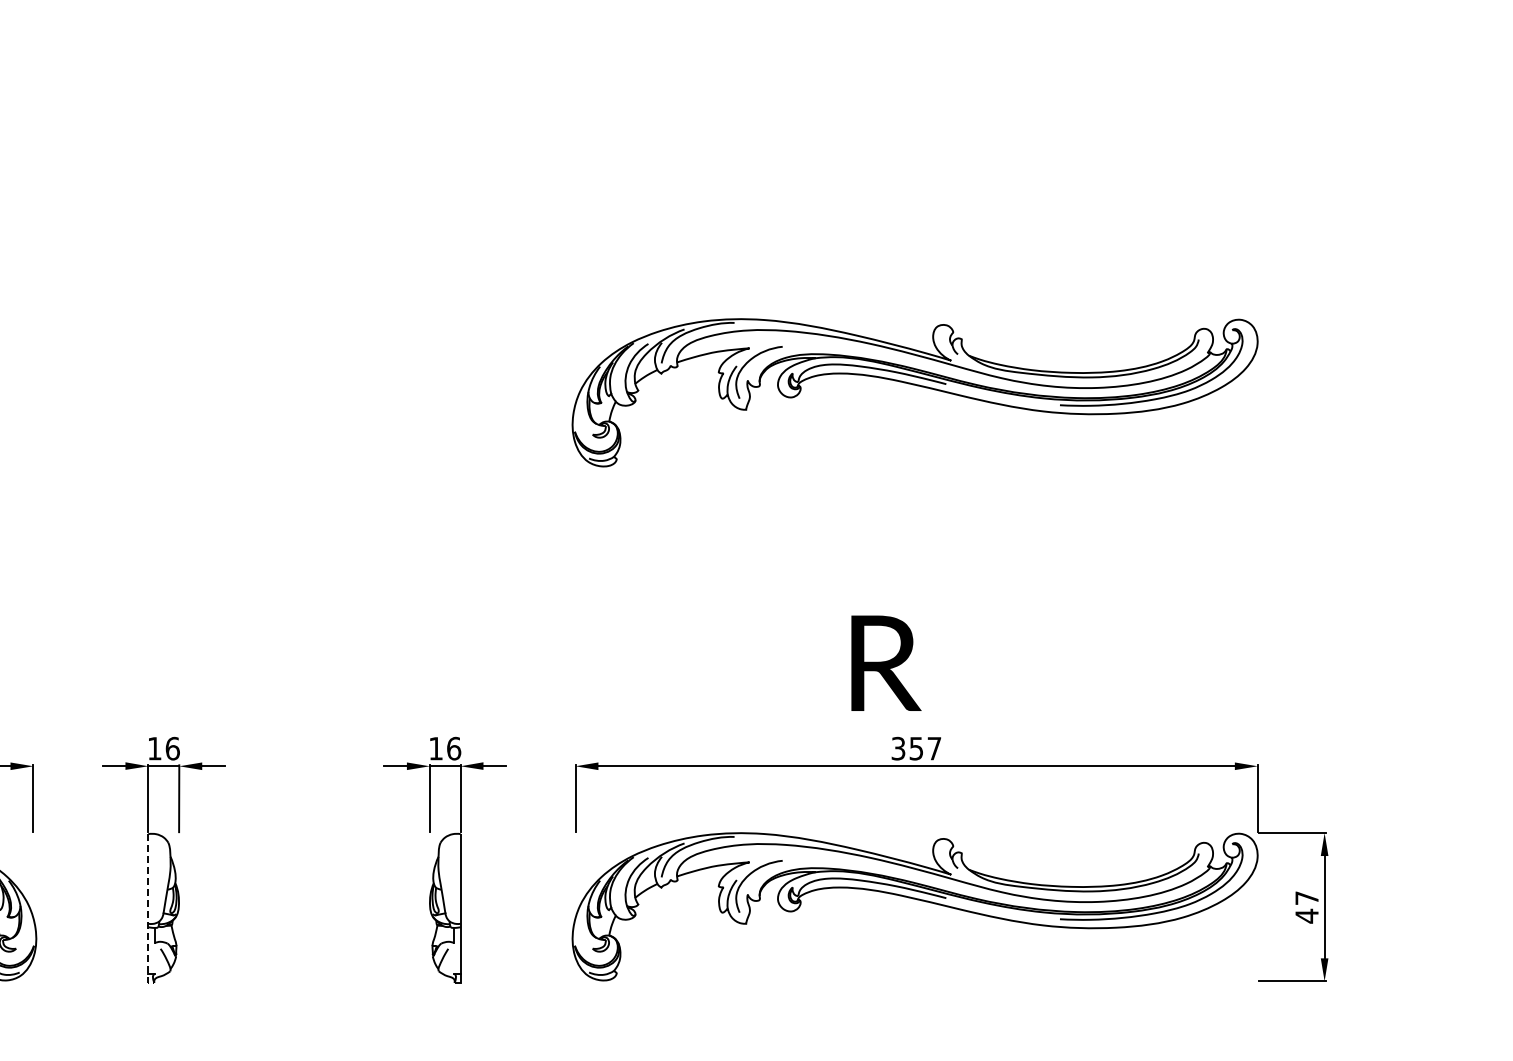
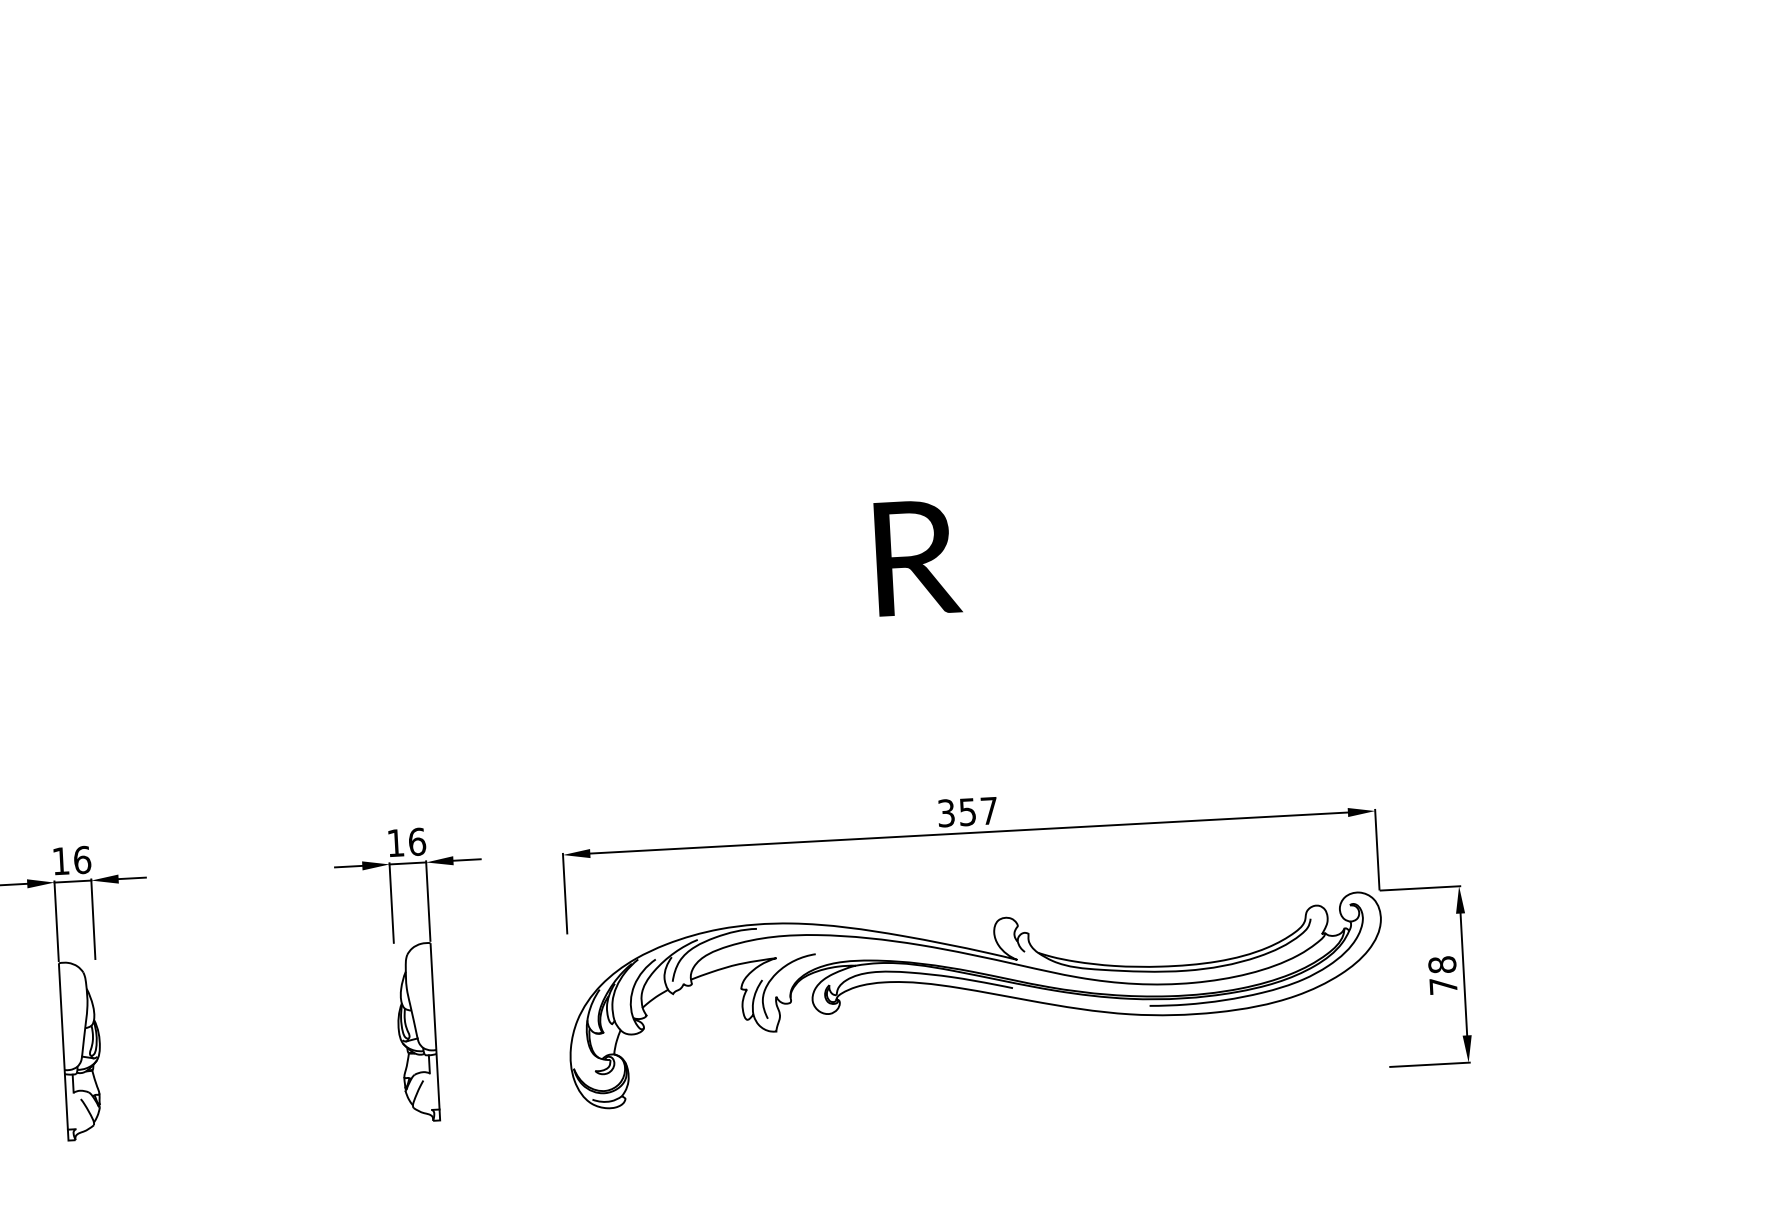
part: (917, 386) -> (945, 380), removed
text: (886, 662) -> (918, 556), moved
text: (1306, 907) -> (1442, 976), 47 -> 78
line: (148, 912) -> (64, 1056), dashed -> solid

